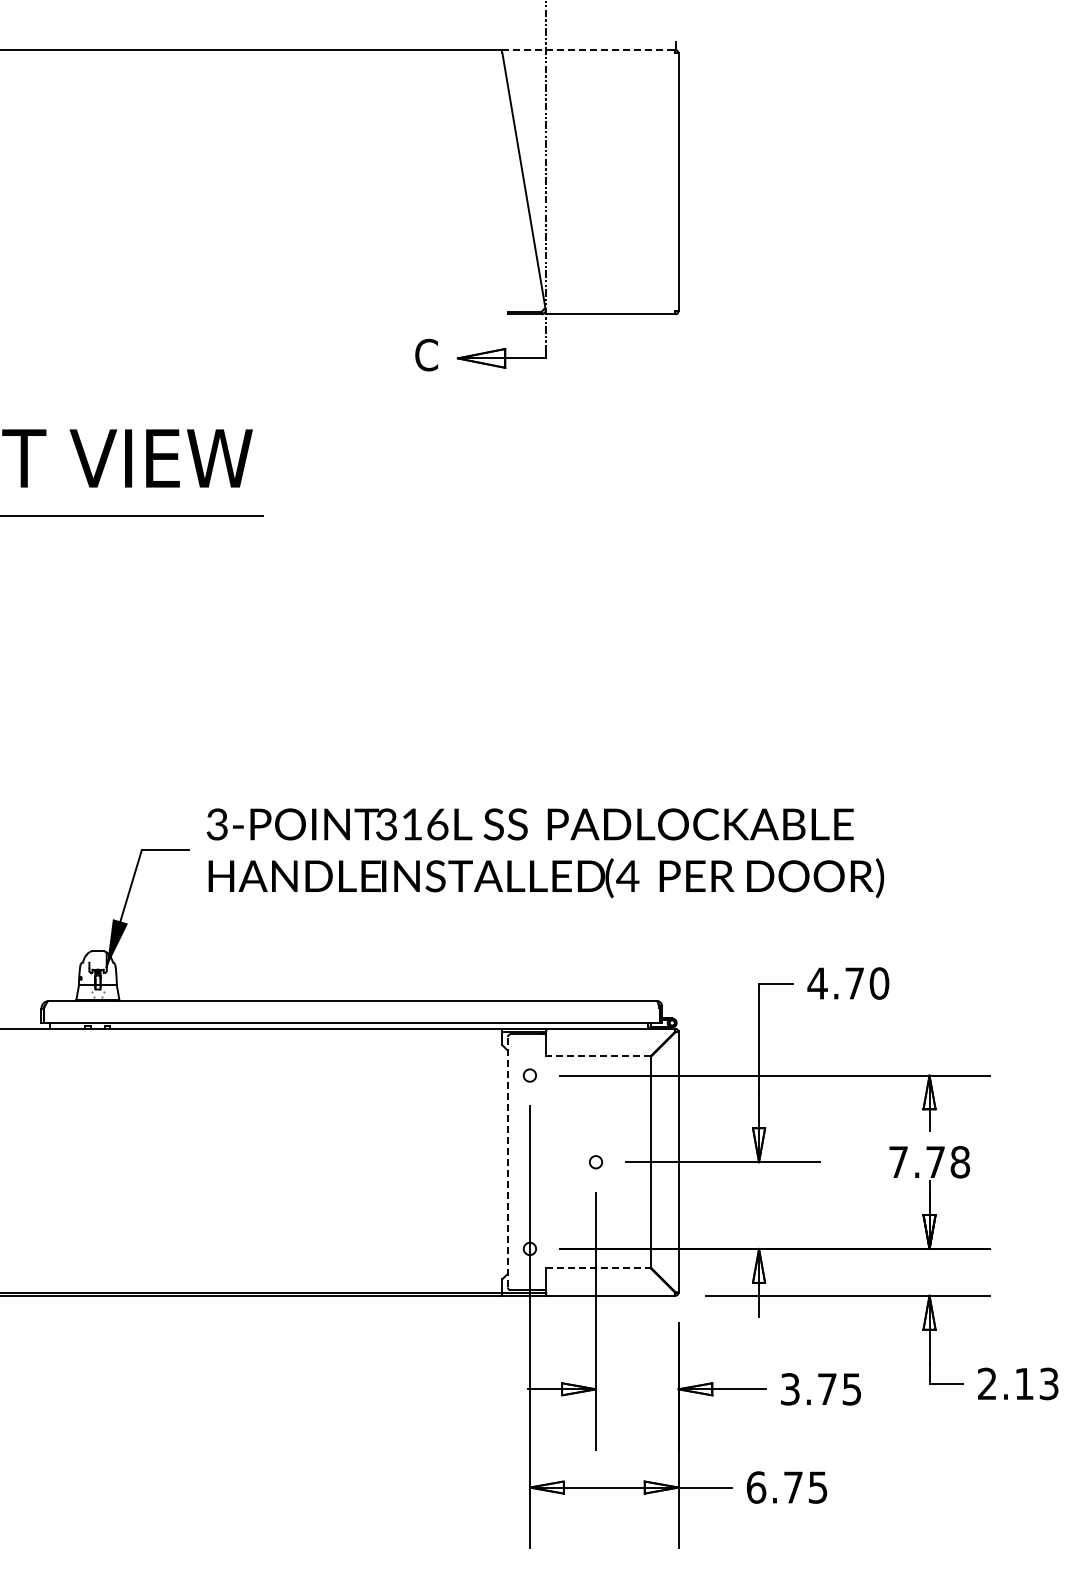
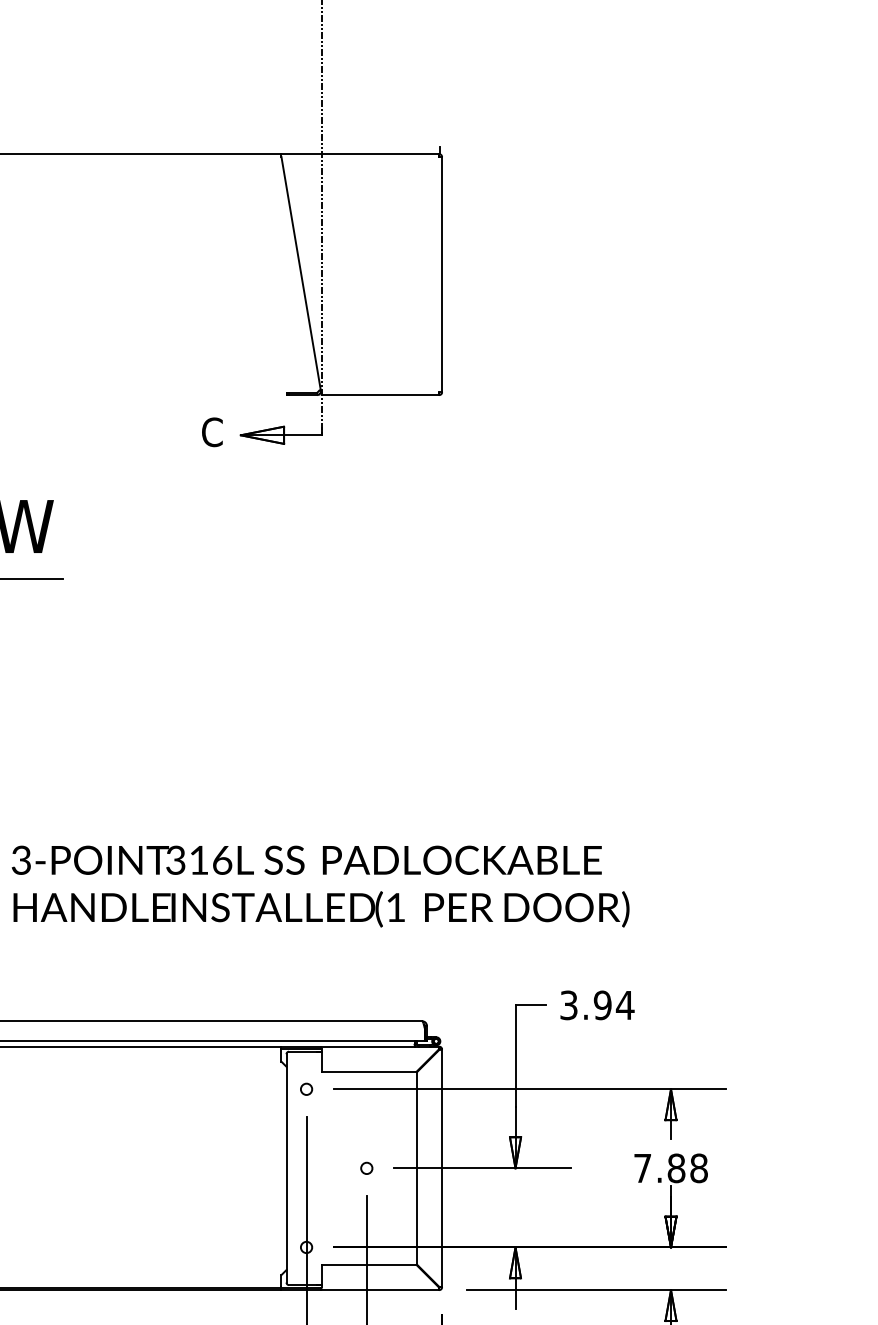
line: (589, 50) -> (360, 154), dashed -> solid
text: (627, 875) -> (395, 906), (4 -> (1
text: (848, 983) -> (597, 1005), 4.70 -> 3.94
line: (598, 1056) -> (369, 1071), dashed -> solid
line: (507, 1161) -> (286, 1167), dashed -> solid
text: (935, 1162) -> (676, 1168), 7.78 -> 7.88
line: (599, 1268) -> (369, 1265), dashed -> solid

